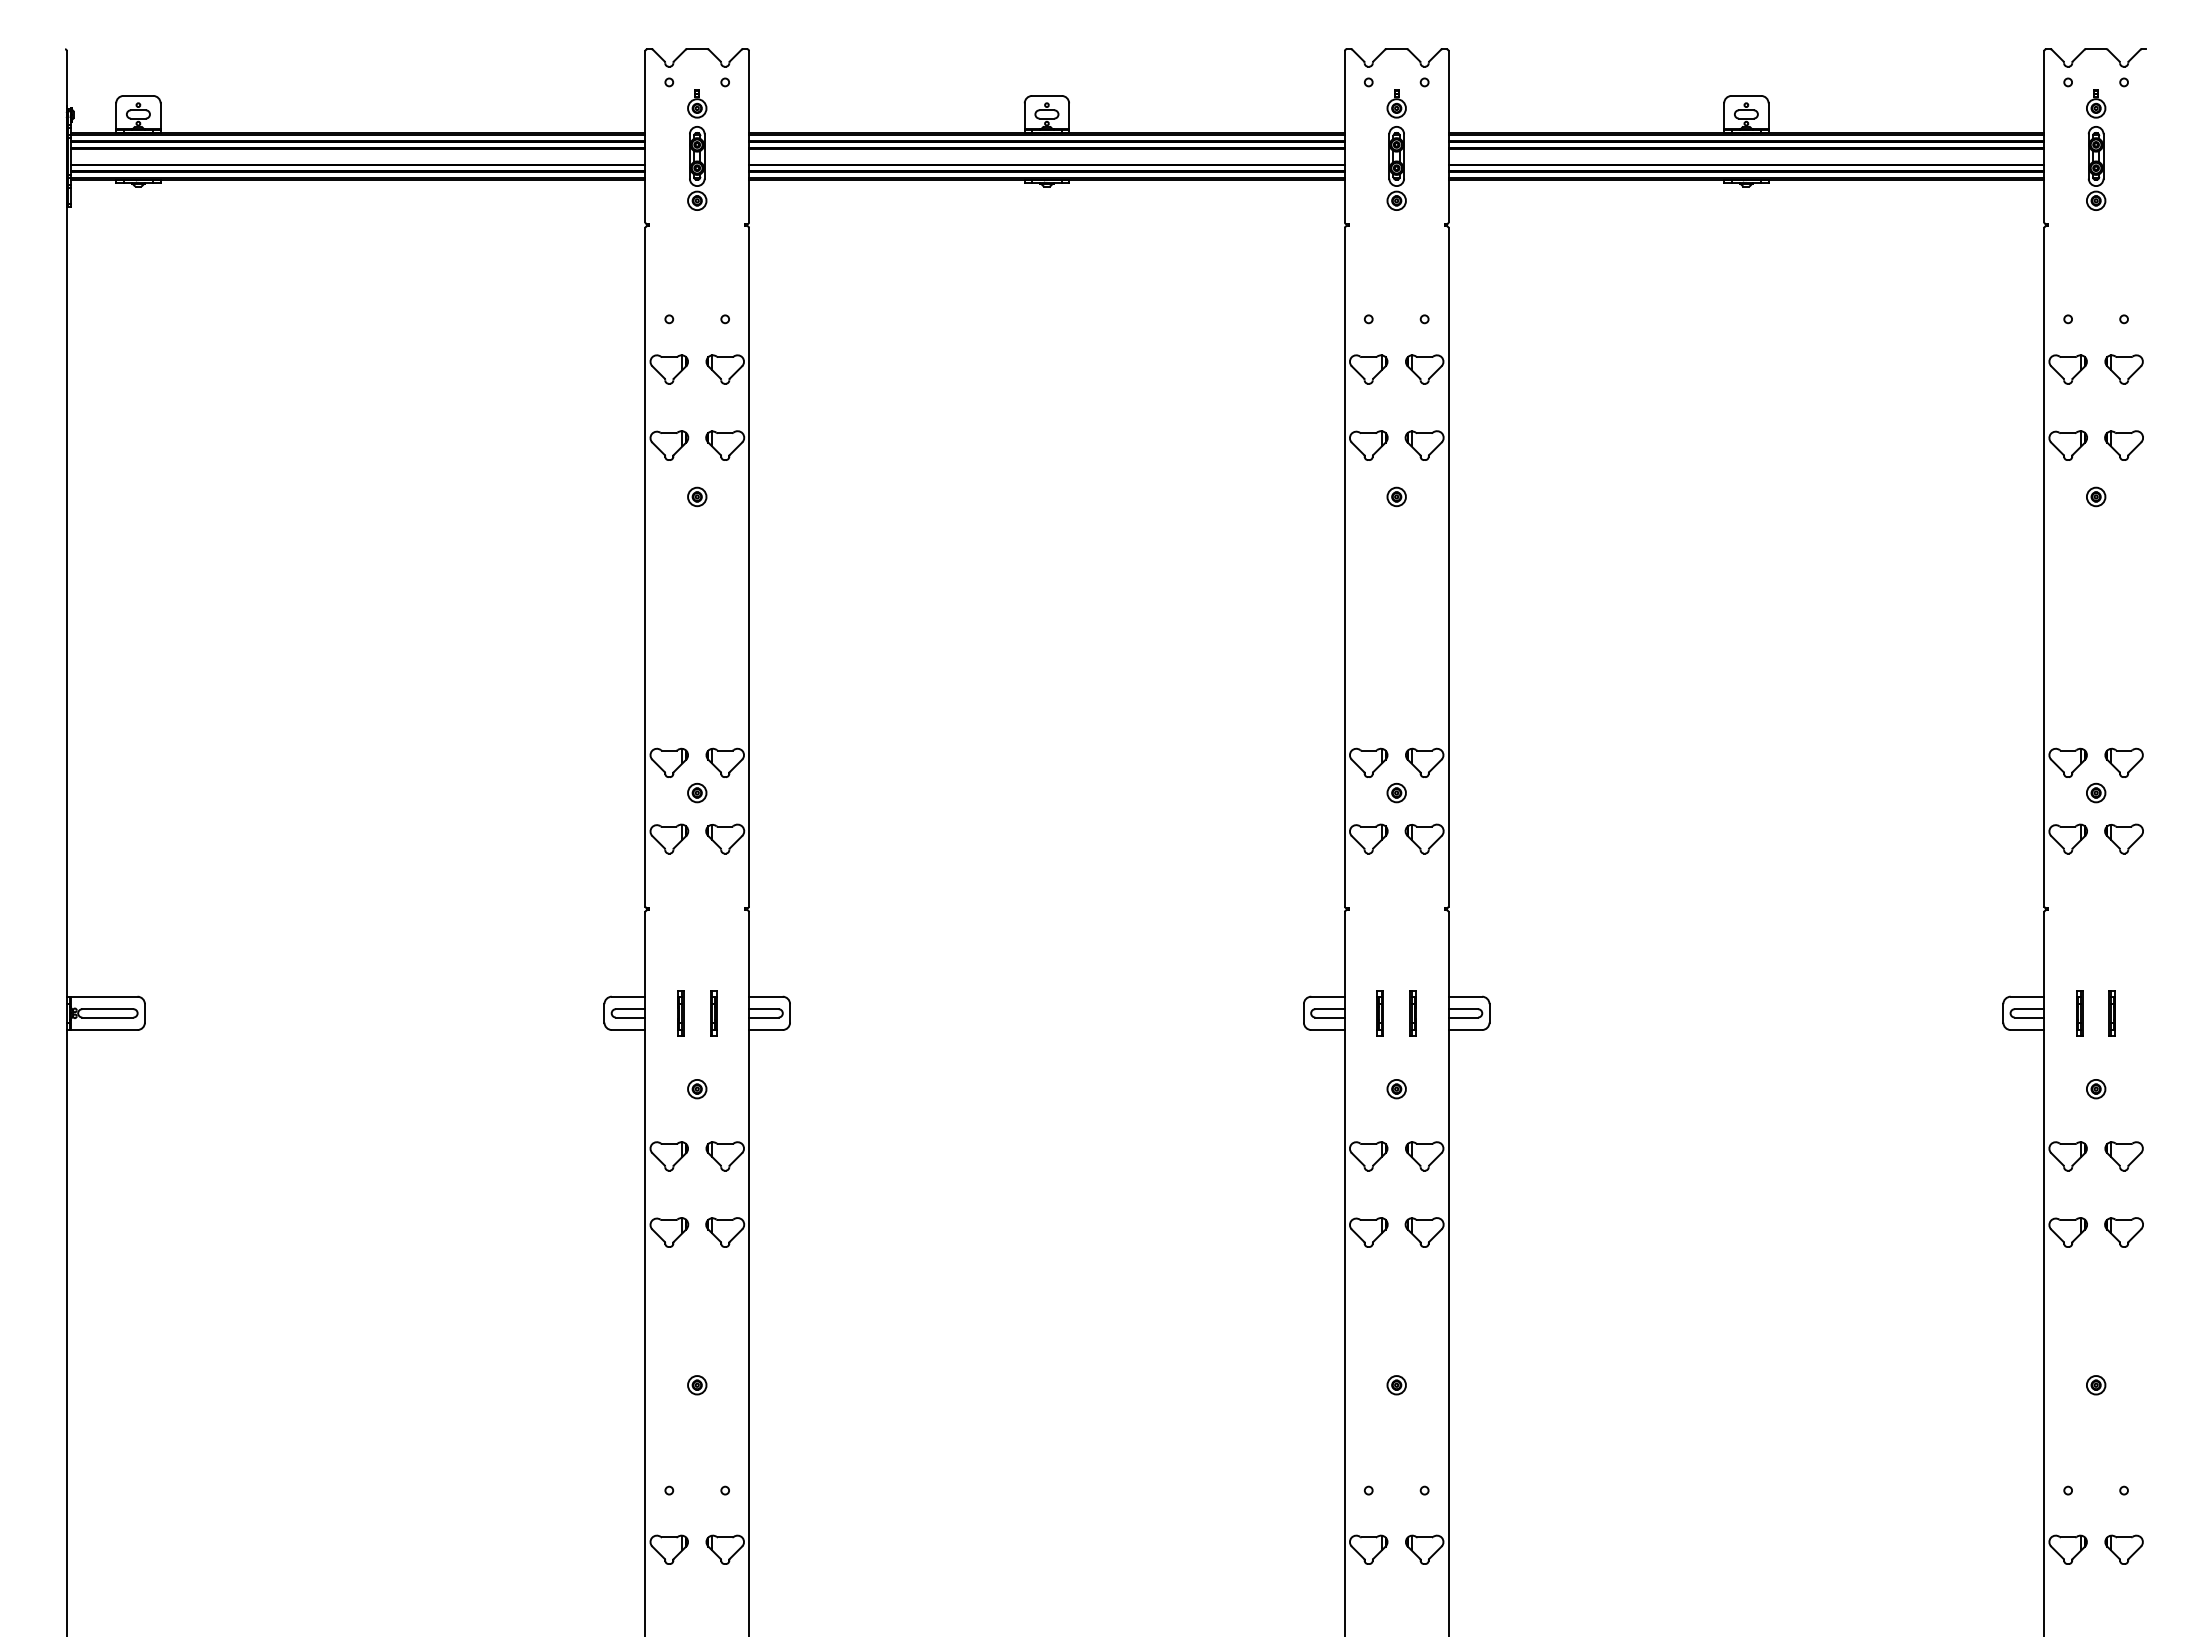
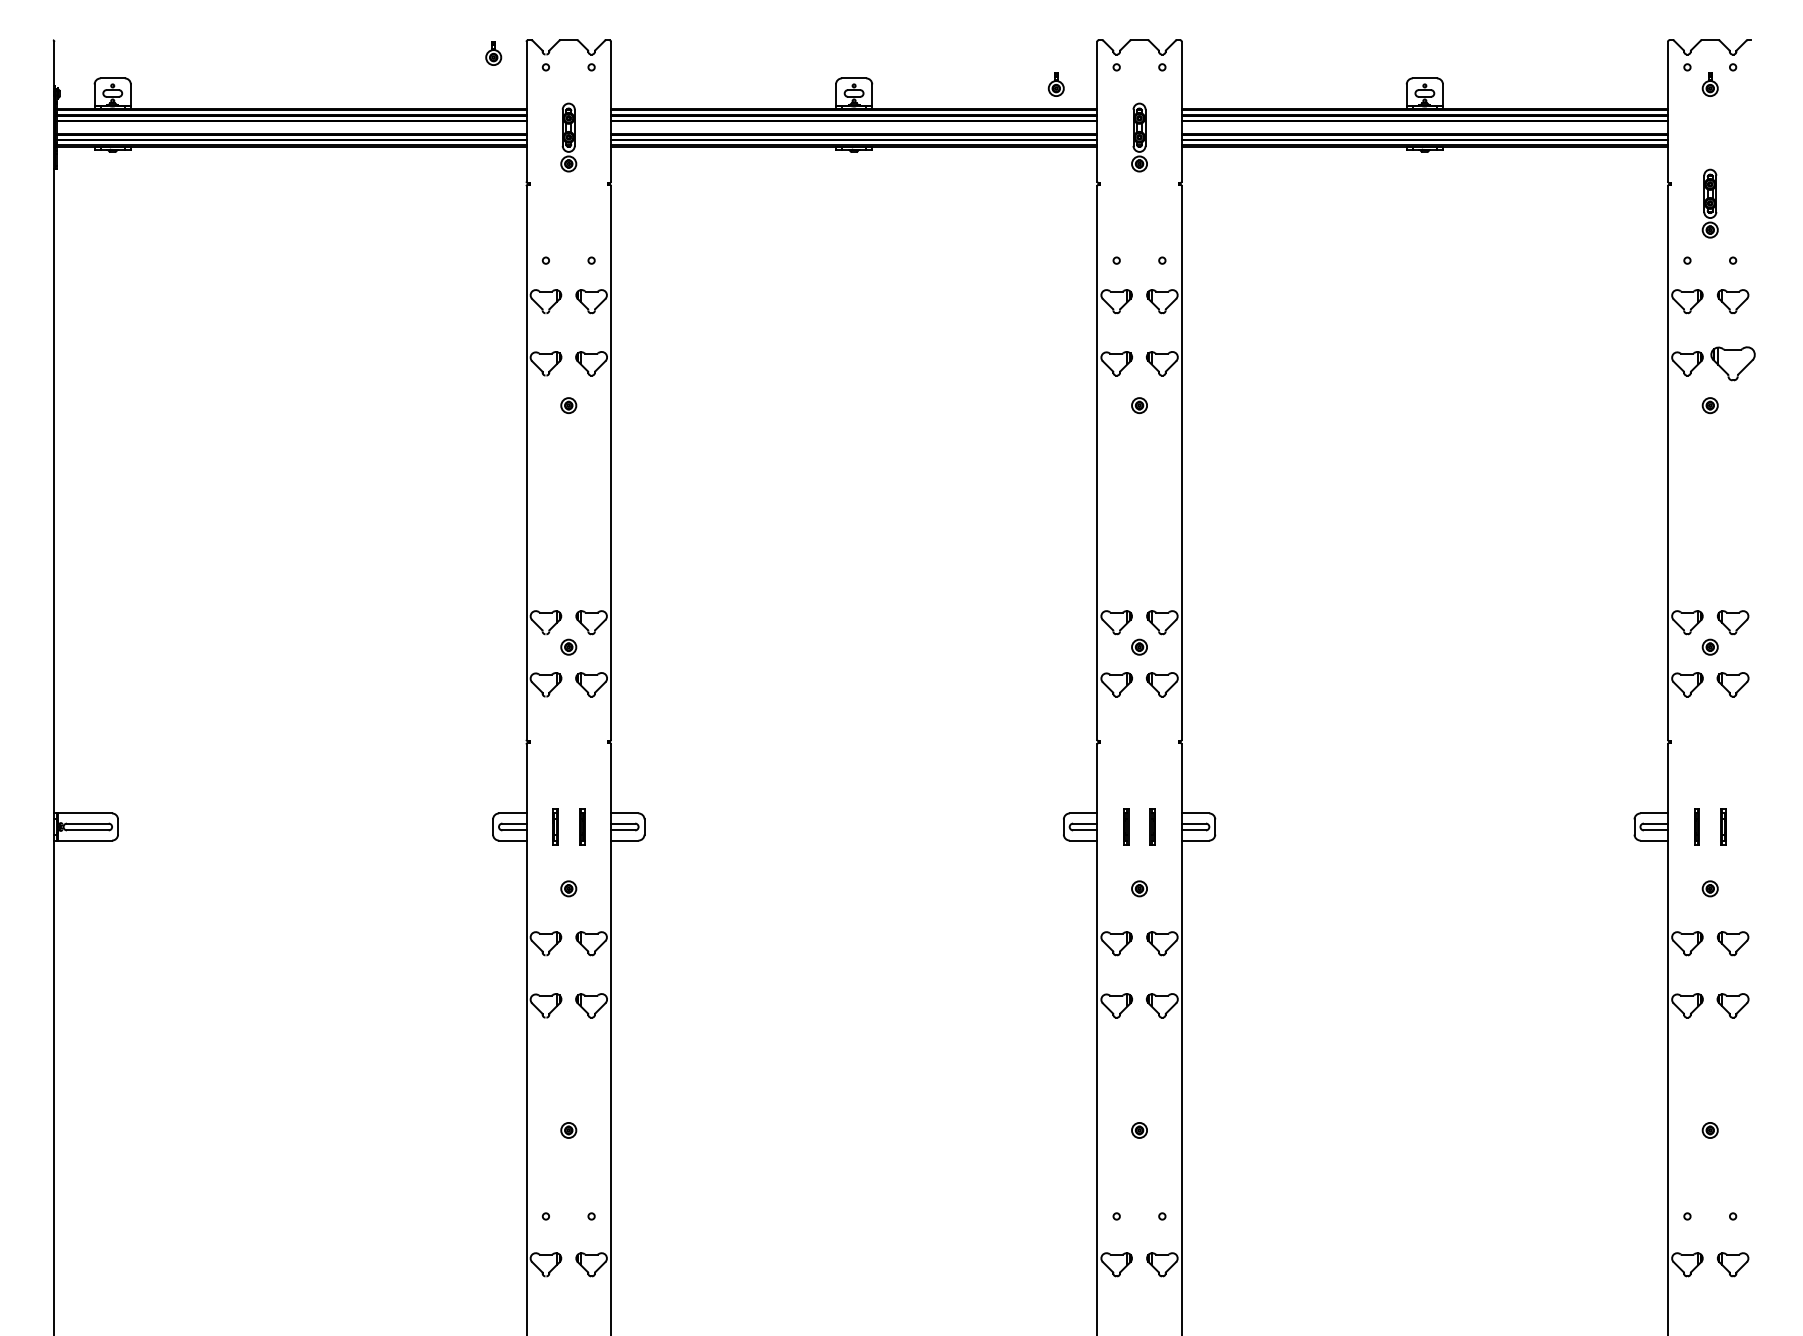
part: (697, 103) -> (493, 53), moved
part: (1396, 103) -> (1056, 84), moved
part: (2096, 168) -> (1710, 203), moved
part: (2123, 445) -> (1732, 363), size x1.4

